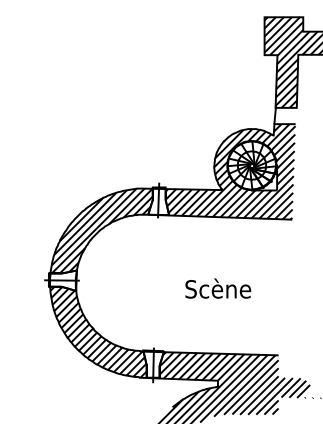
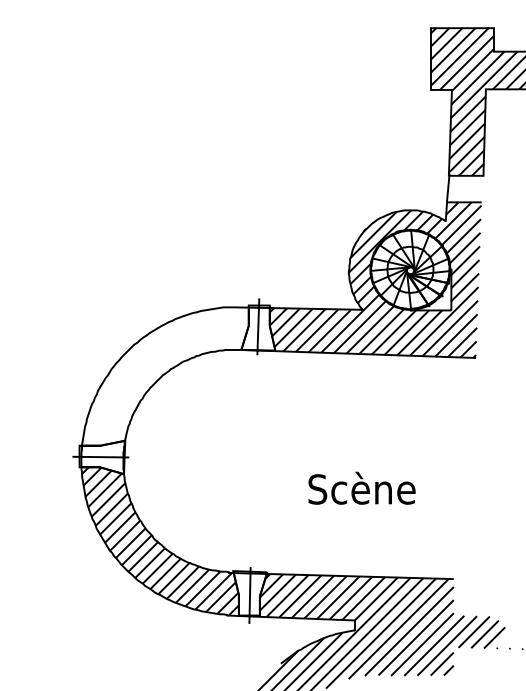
hatch: (101, 230) -> (165, 375), removed
text: (218, 288) -> (362, 488), moved

